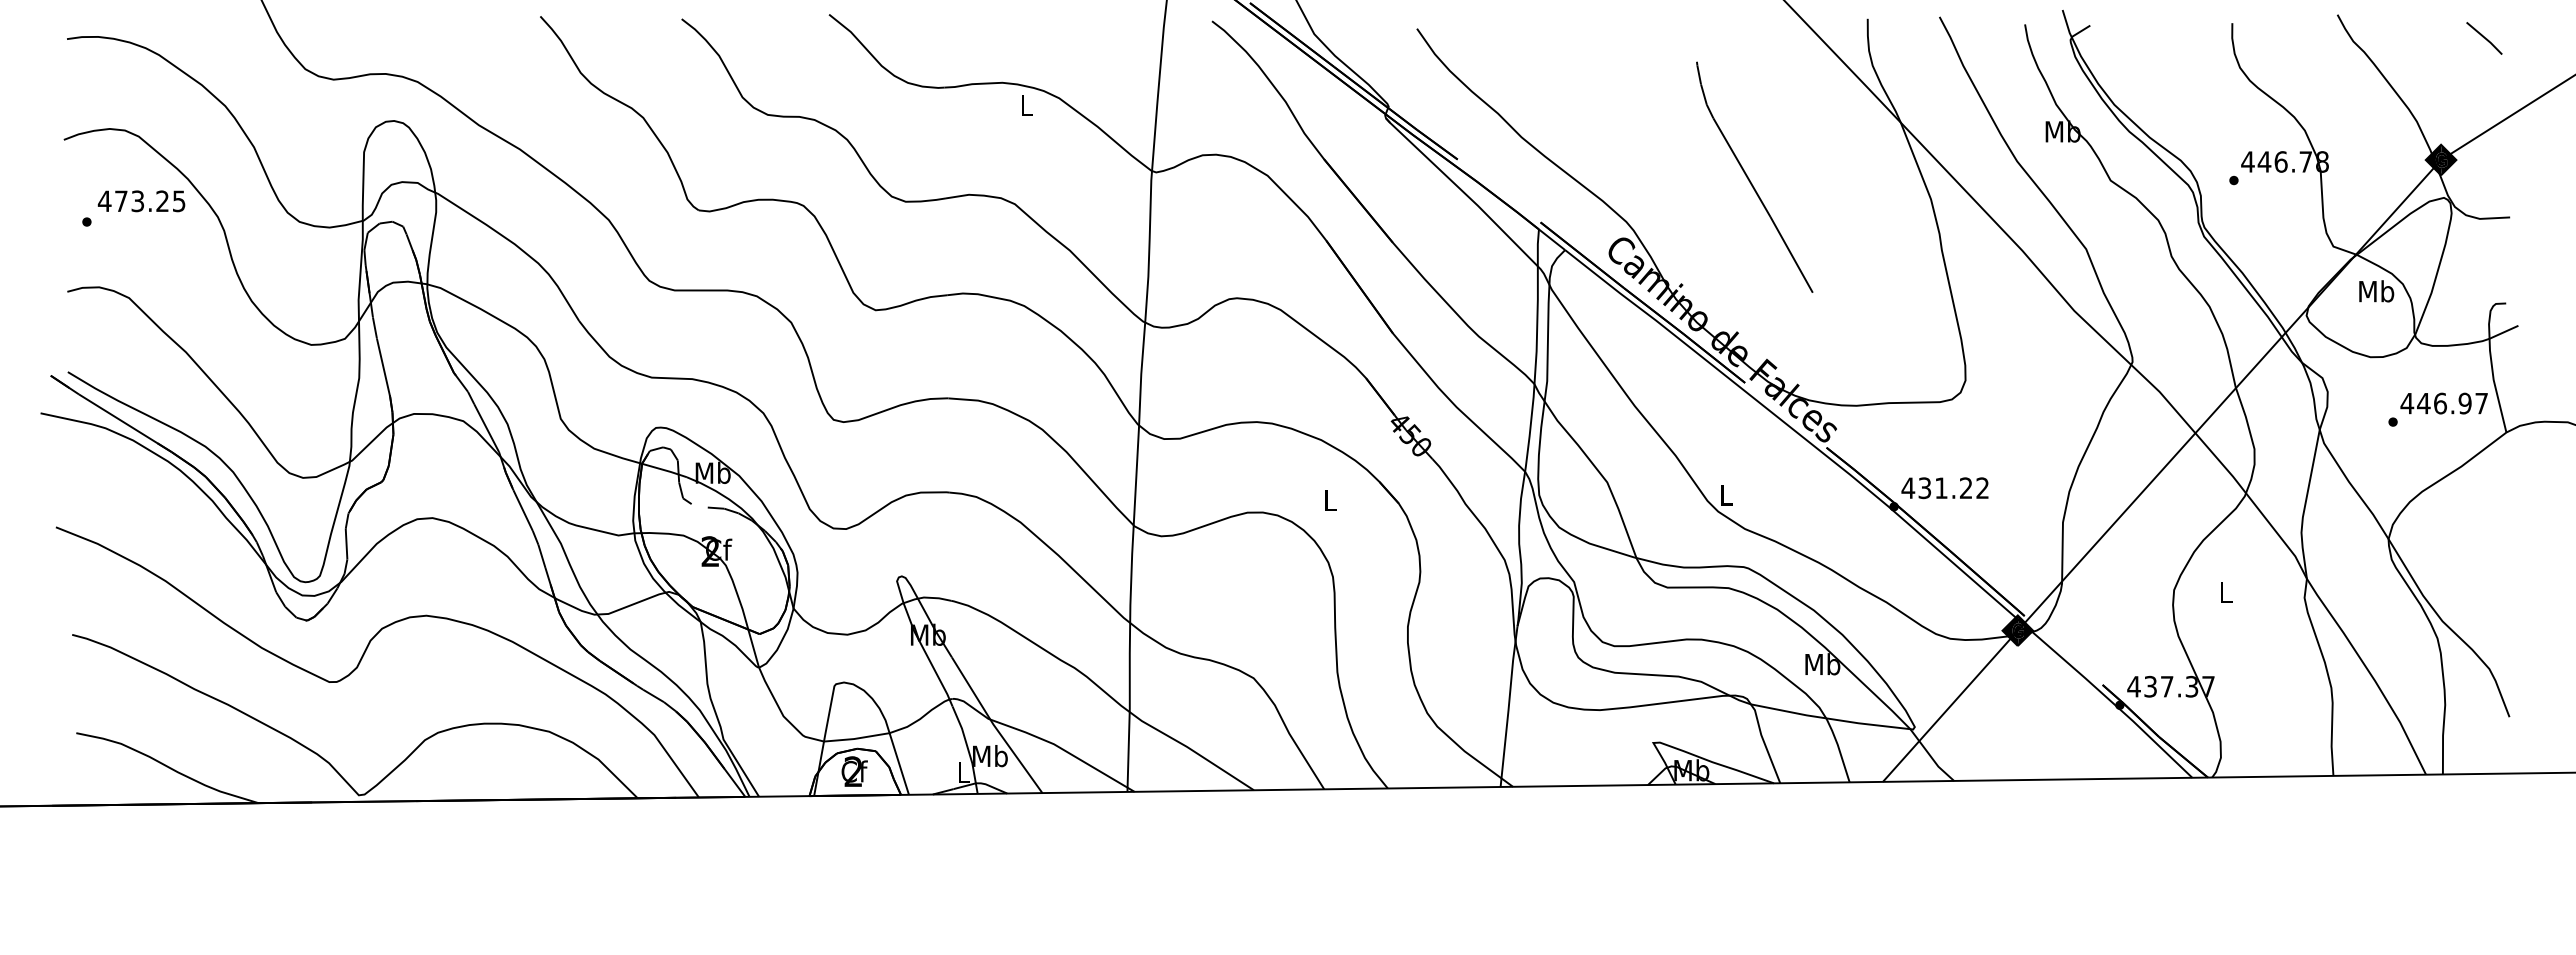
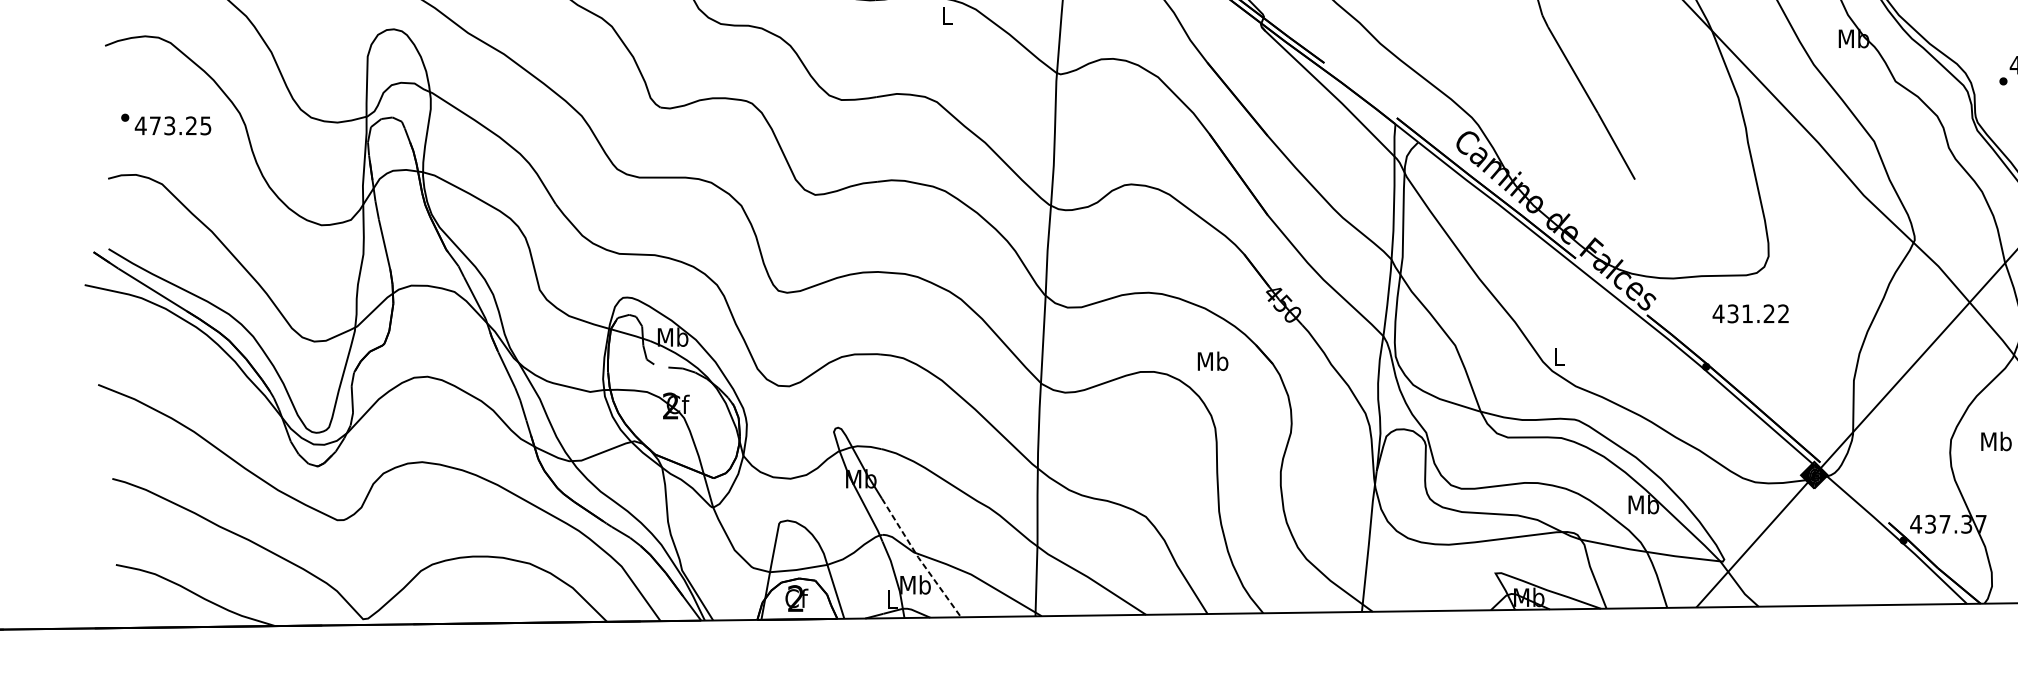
text: (141, 201) -> (172, 126), moved
text: (1944, 488) -> (1750, 314), moved
text: (1330, 500) -> (1213, 361), L -> Mb
text: (2225, 592) -> (1996, 441), L -> Mb
line: (994, 726) -> (919, 559), solid -> dashed

